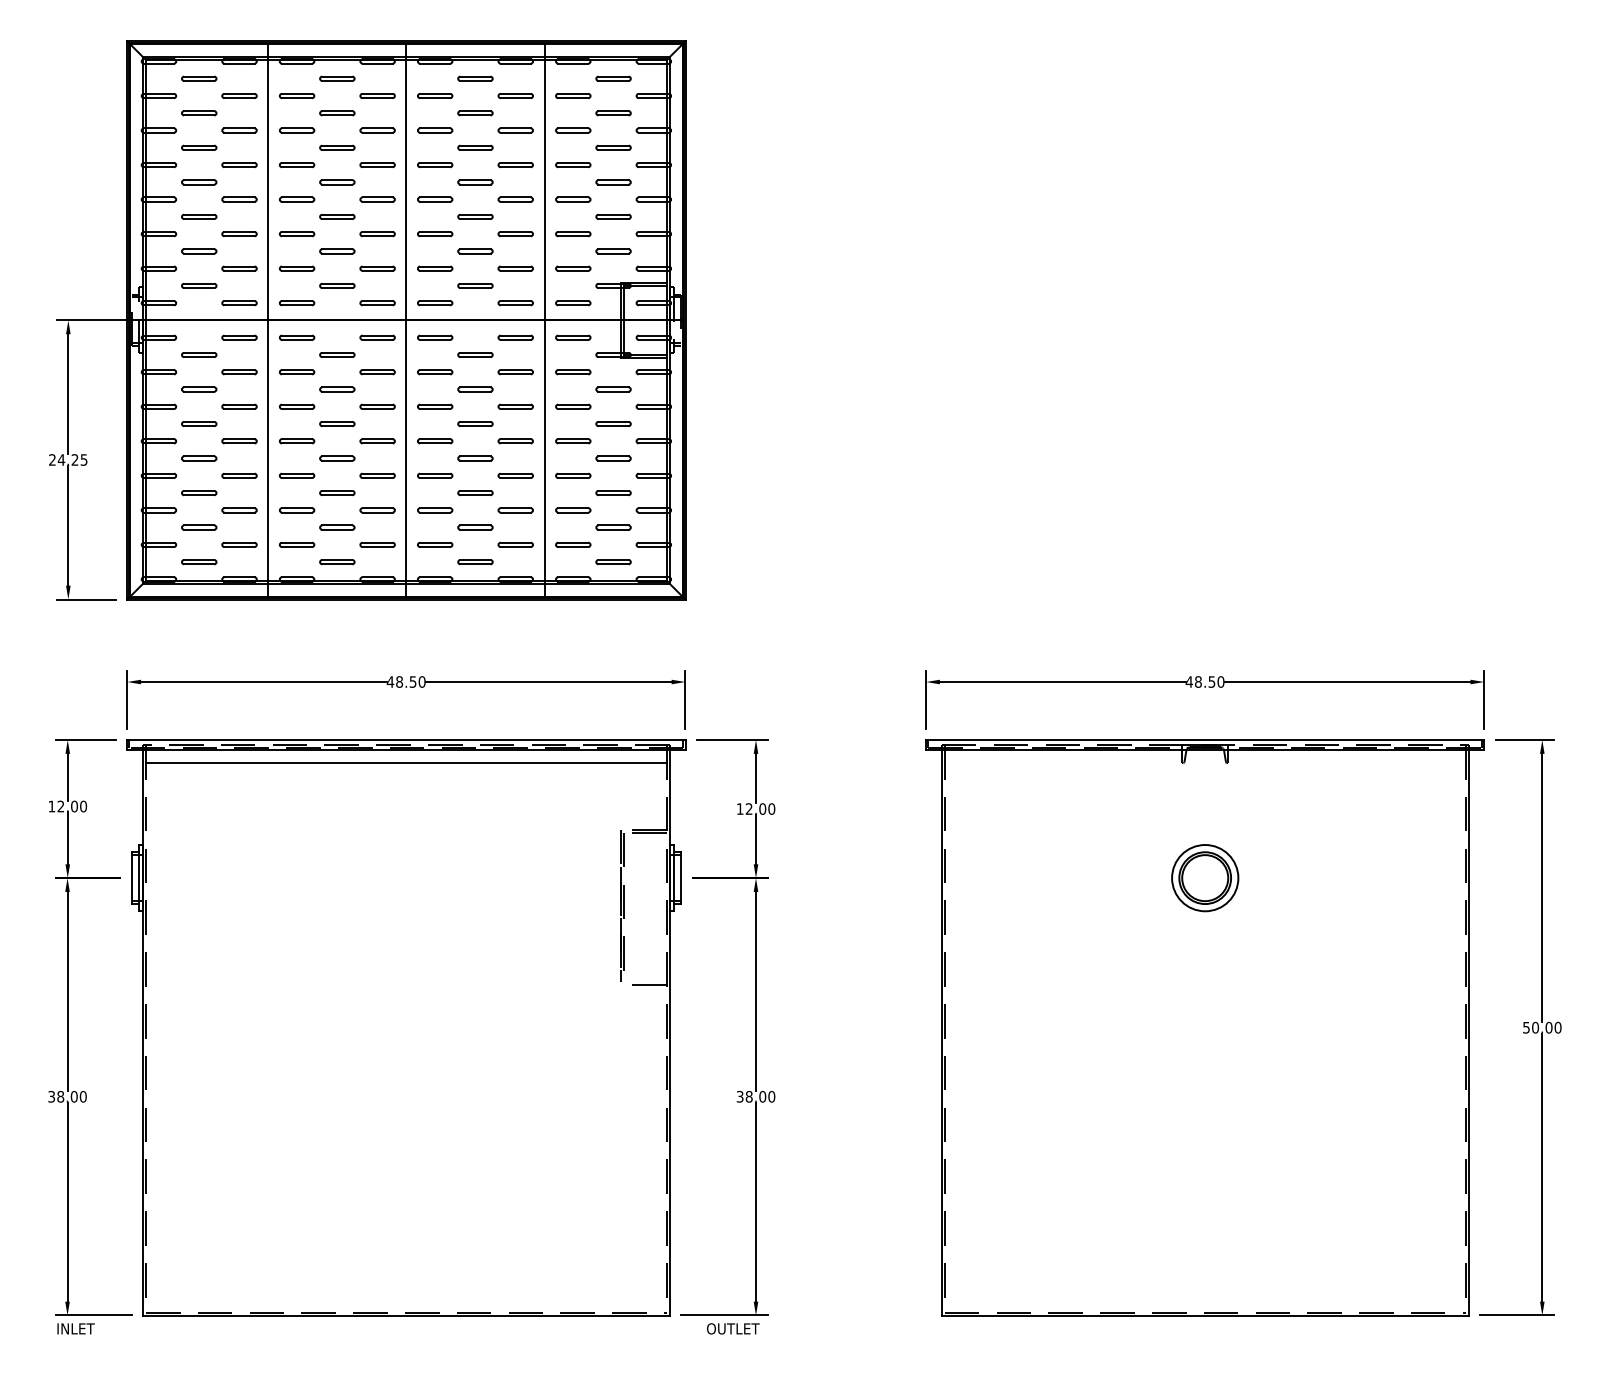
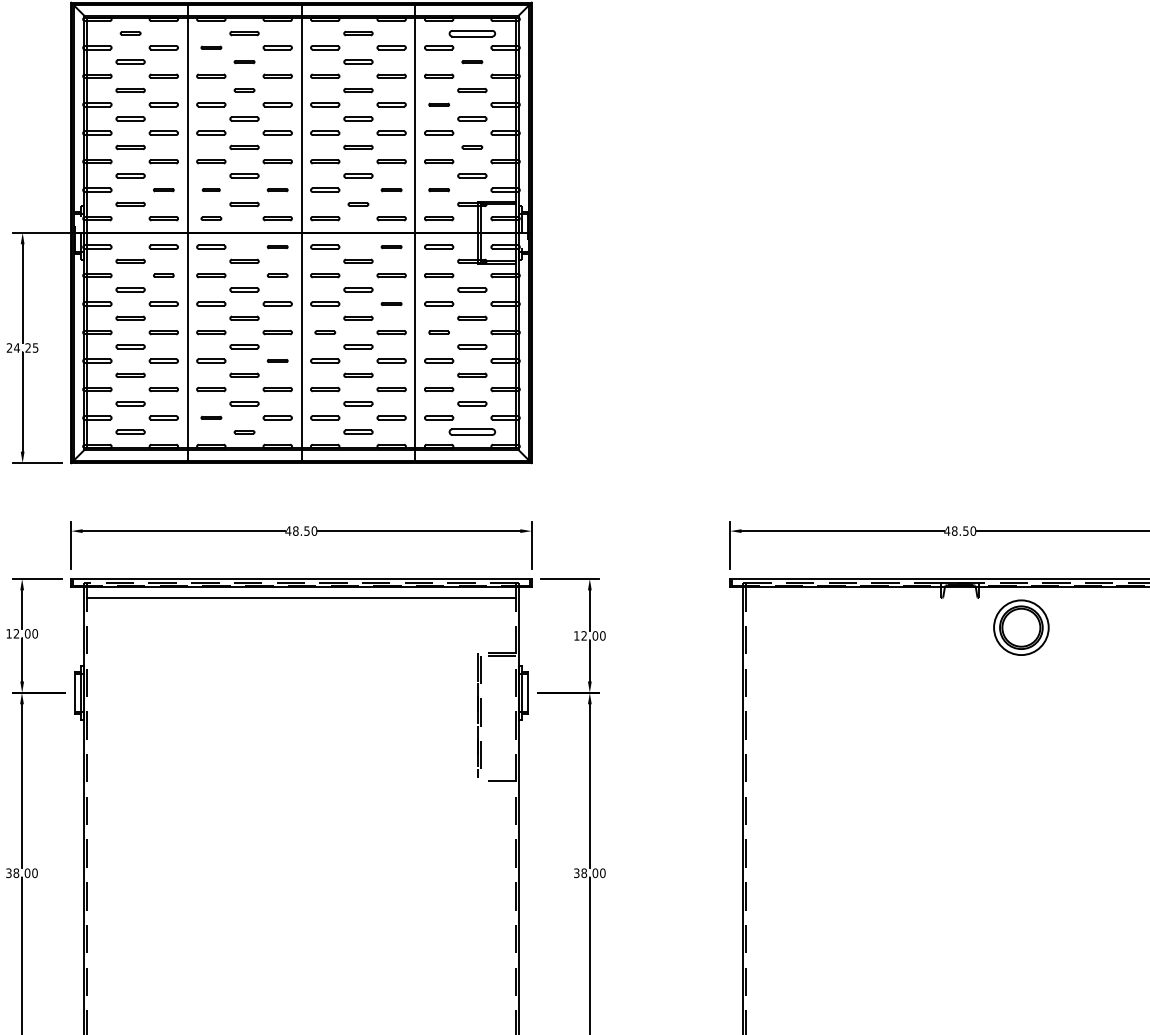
part: (199, 78) -> (130, 33), size x0.7
part: (613, 78) -> (472, 33), size x1.6
part: (297, 95) -> (211, 47), size x0.7
part: (337, 113) -> (244, 62), size x0.7
part: (613, 113) -> (472, 62), size x0.7
part: (337, 147) -> (244, 90), size x0.7
part: (573, 165) -> (439, 105), size x0.7
part: (613, 216) -> (472, 147), size x0.7
part: (239, 268) -> (163, 190), size x0.7
part: (296, 268) -> (210, 190), size x0.6
part: (377, 268) -> (277, 190), size x0.7
part: (515, 268) -> (391, 190), size x0.7
part: (573, 268) -> (439, 190), size x0.7
part: (475, 285) -> (358, 204), size x0.7
part: (297, 303) -> (211, 218), size x0.7
part: (377, 337) -> (277, 246), size x0.7
part: (515, 337) -> (391, 246), size x0.7
part: (239, 372) -> (163, 275), size x0.7
part: (377, 372) -> (277, 275), size x0.7
part: (515, 406) -> (391, 303), size x0.7
part: (435, 441) -> (325, 332), size x0.7
part: (573, 441) -> (439, 332), size x0.7
part: (377, 475) -> (277, 360), size x0.7
part: (297, 544) -> (211, 417), size x0.7
part: (337, 562) -> (244, 432), size x0.7
part: (613, 562) -> (472, 432), size x1.6
part: (1205, 878) -> (1021, 628), moved

